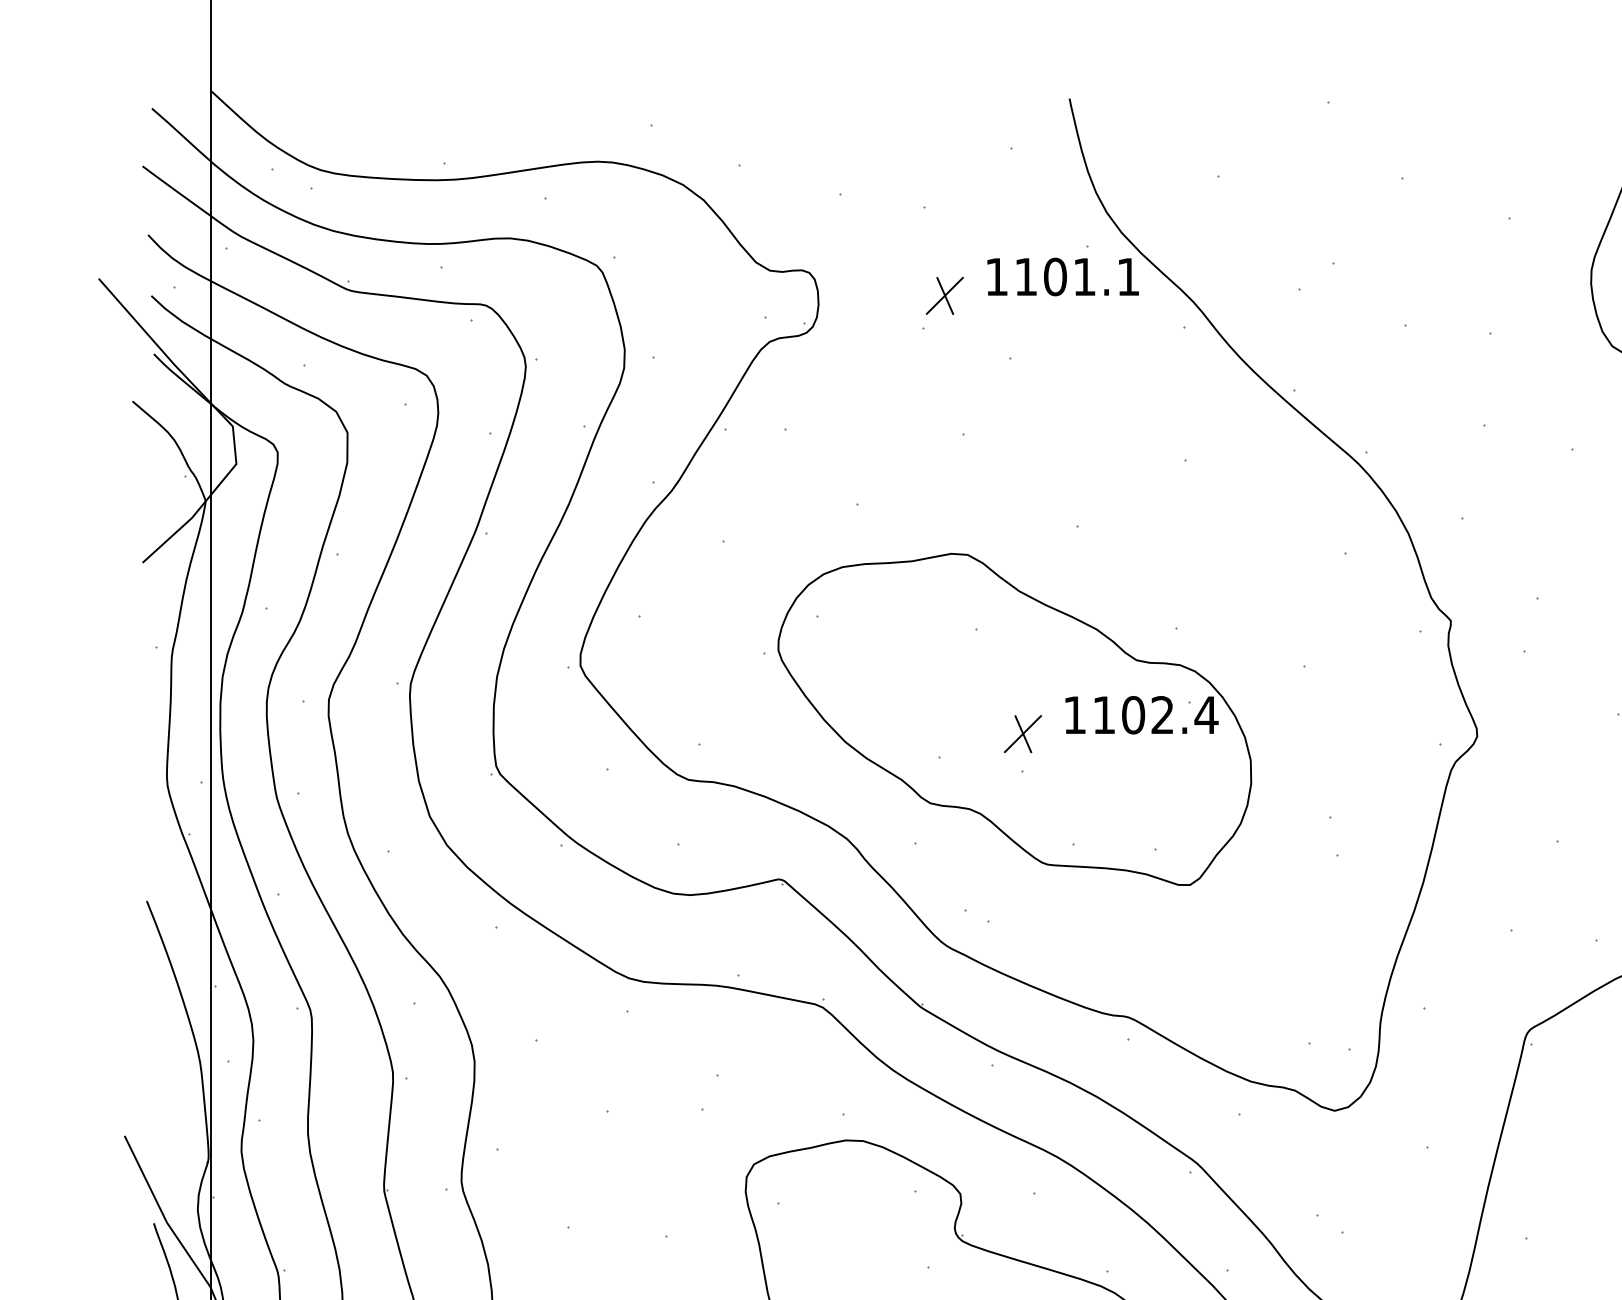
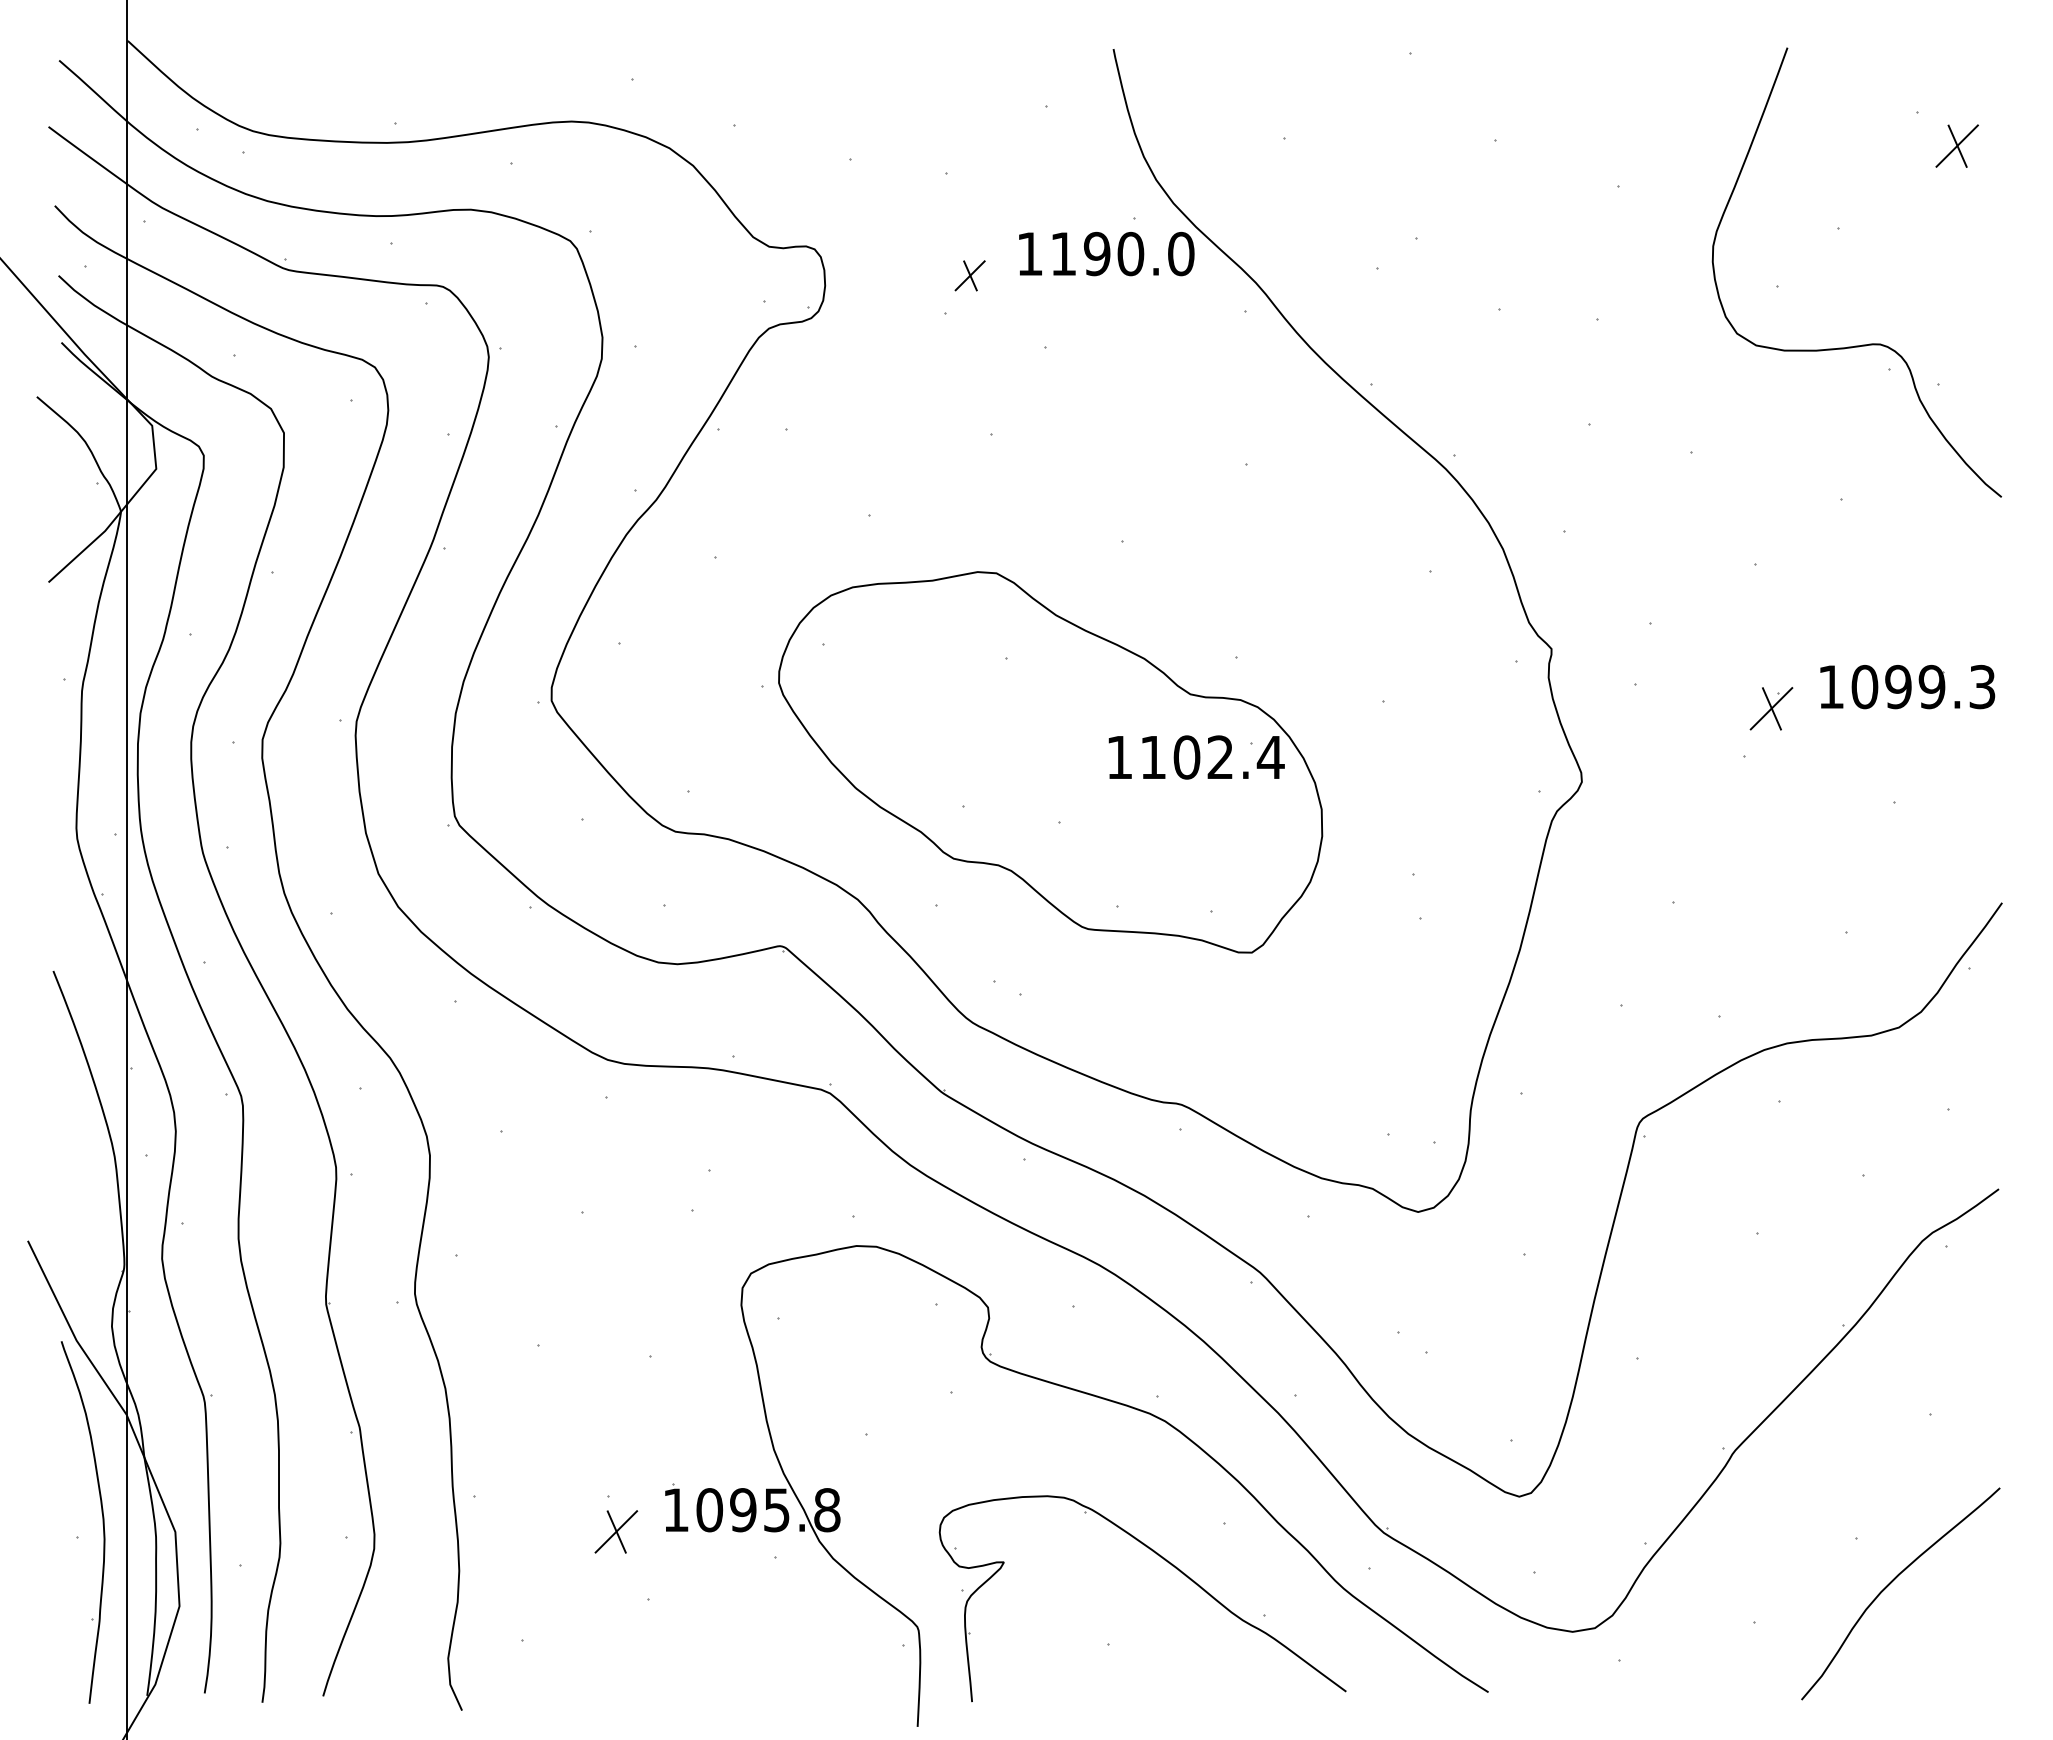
text: (1091, 276) -> (1138, 253), 1101.1 -> 1190.0
part: (944, 295) -> (969, 275), size x0.7
part: (1022, 733) -> (1059, 778), removed

